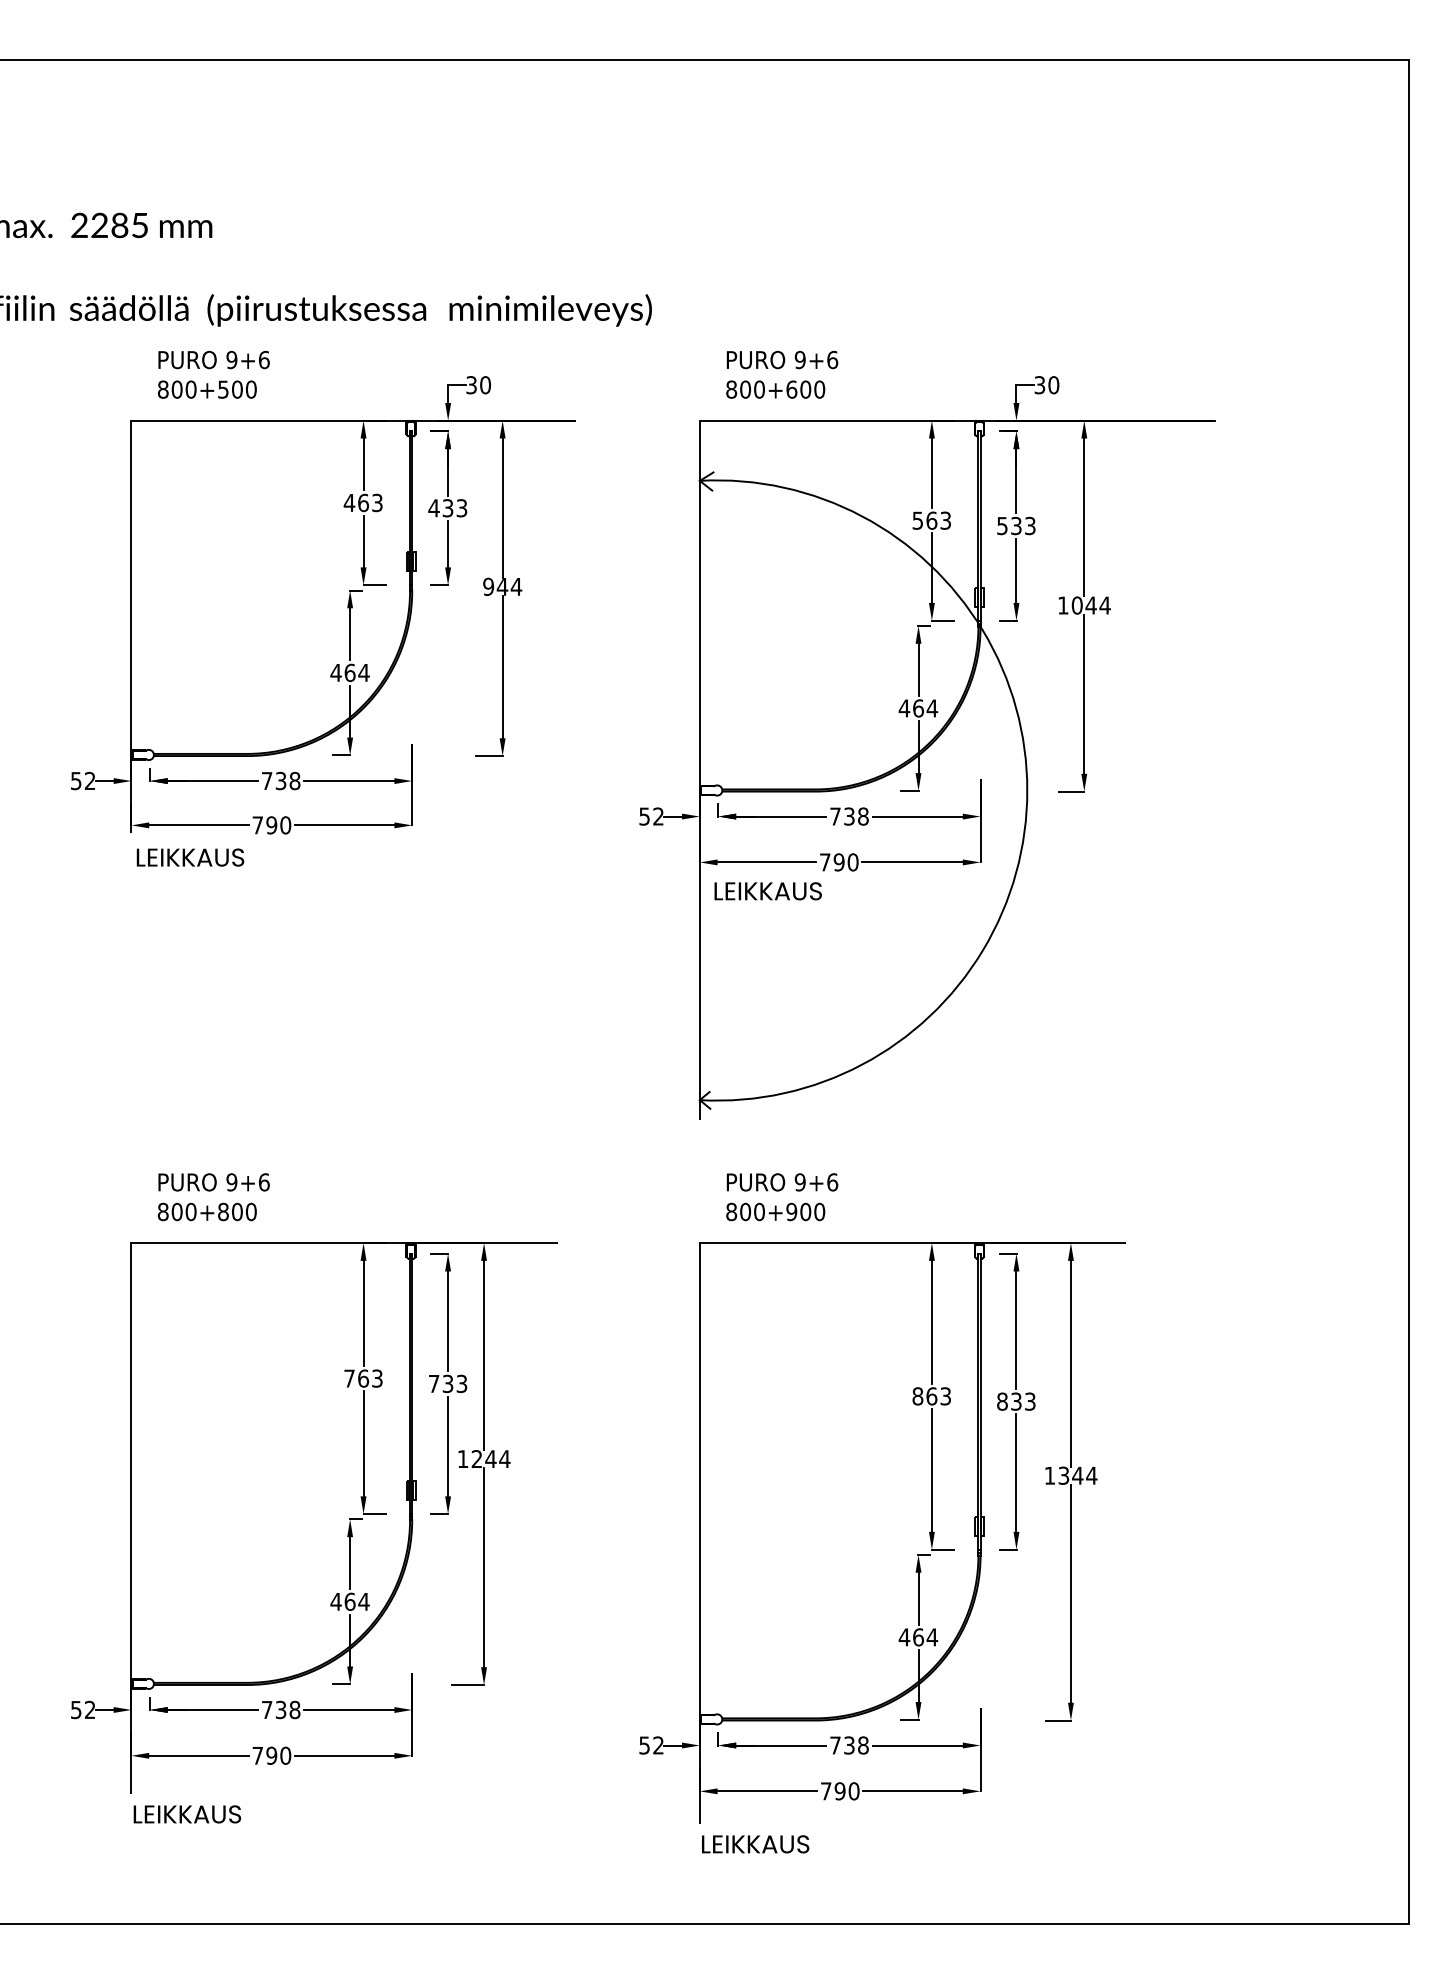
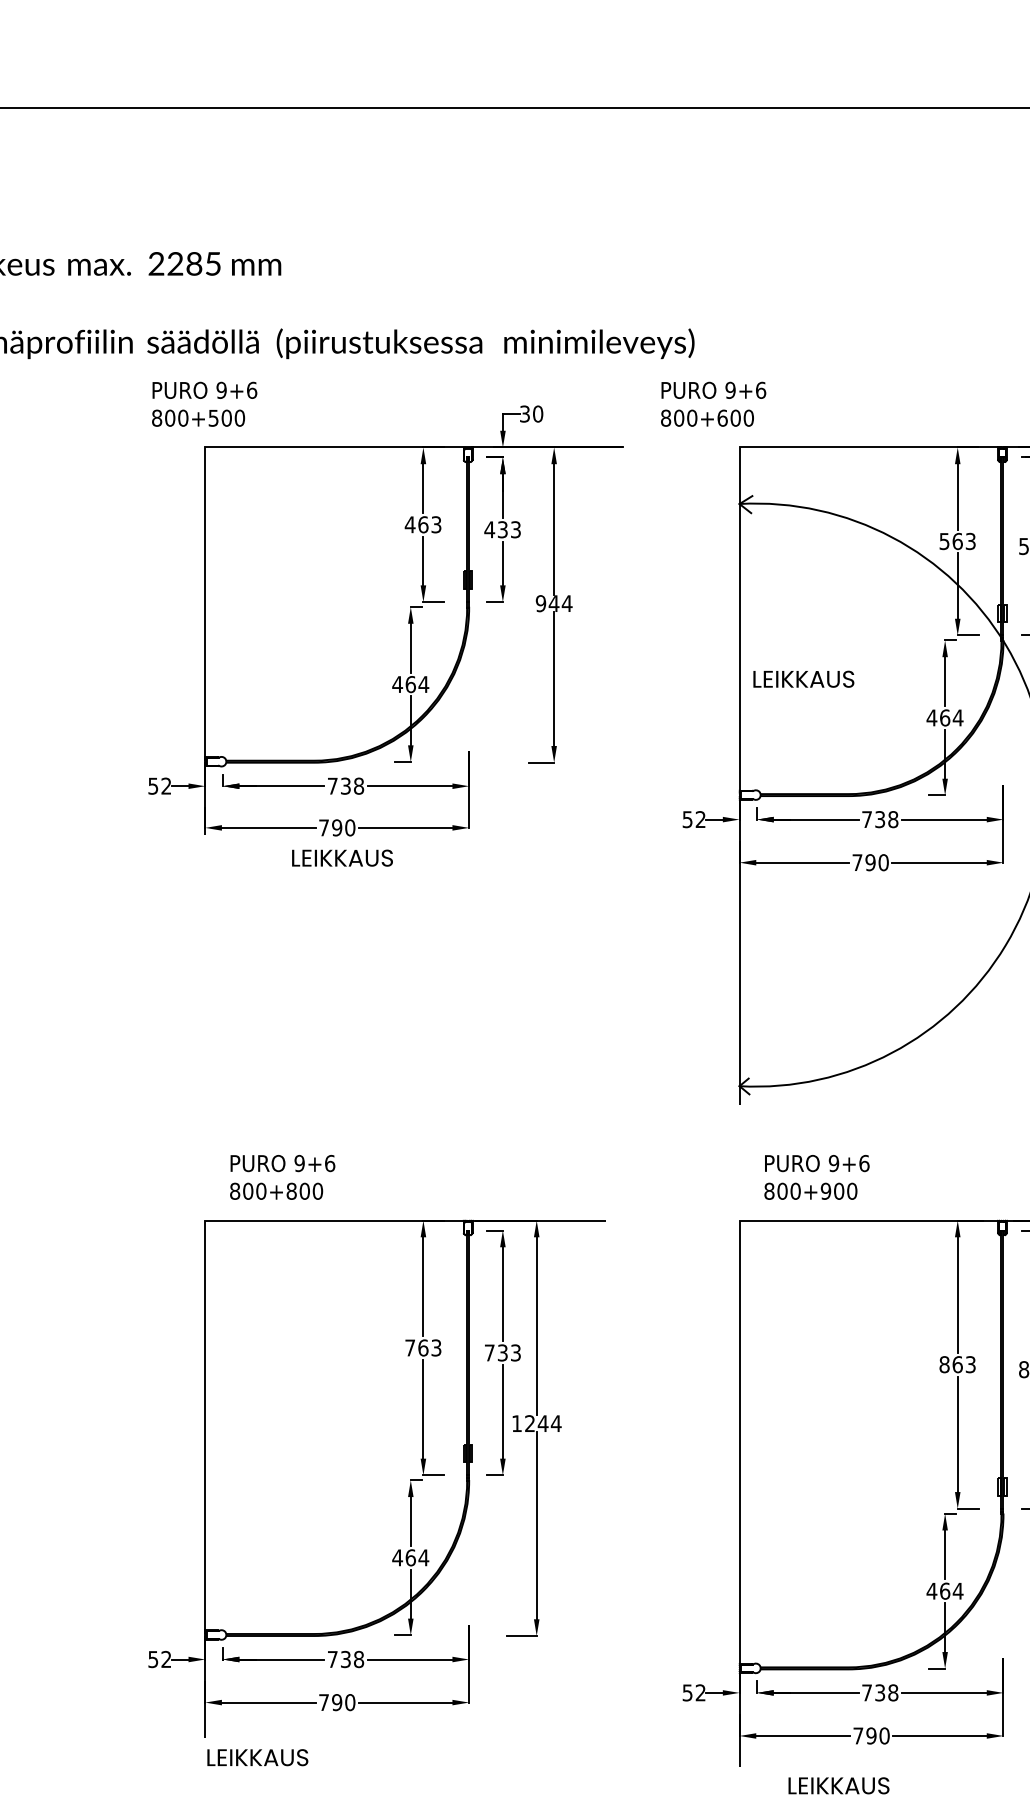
text: (213, 374) -> (204, 404), moved
text: (782, 374) -> (713, 404), moved
text: (190, 857) -> (342, 858), moved
text: (767, 891) -> (803, 679), moved
text: (755, 1844) -> (838, 1785), moved

